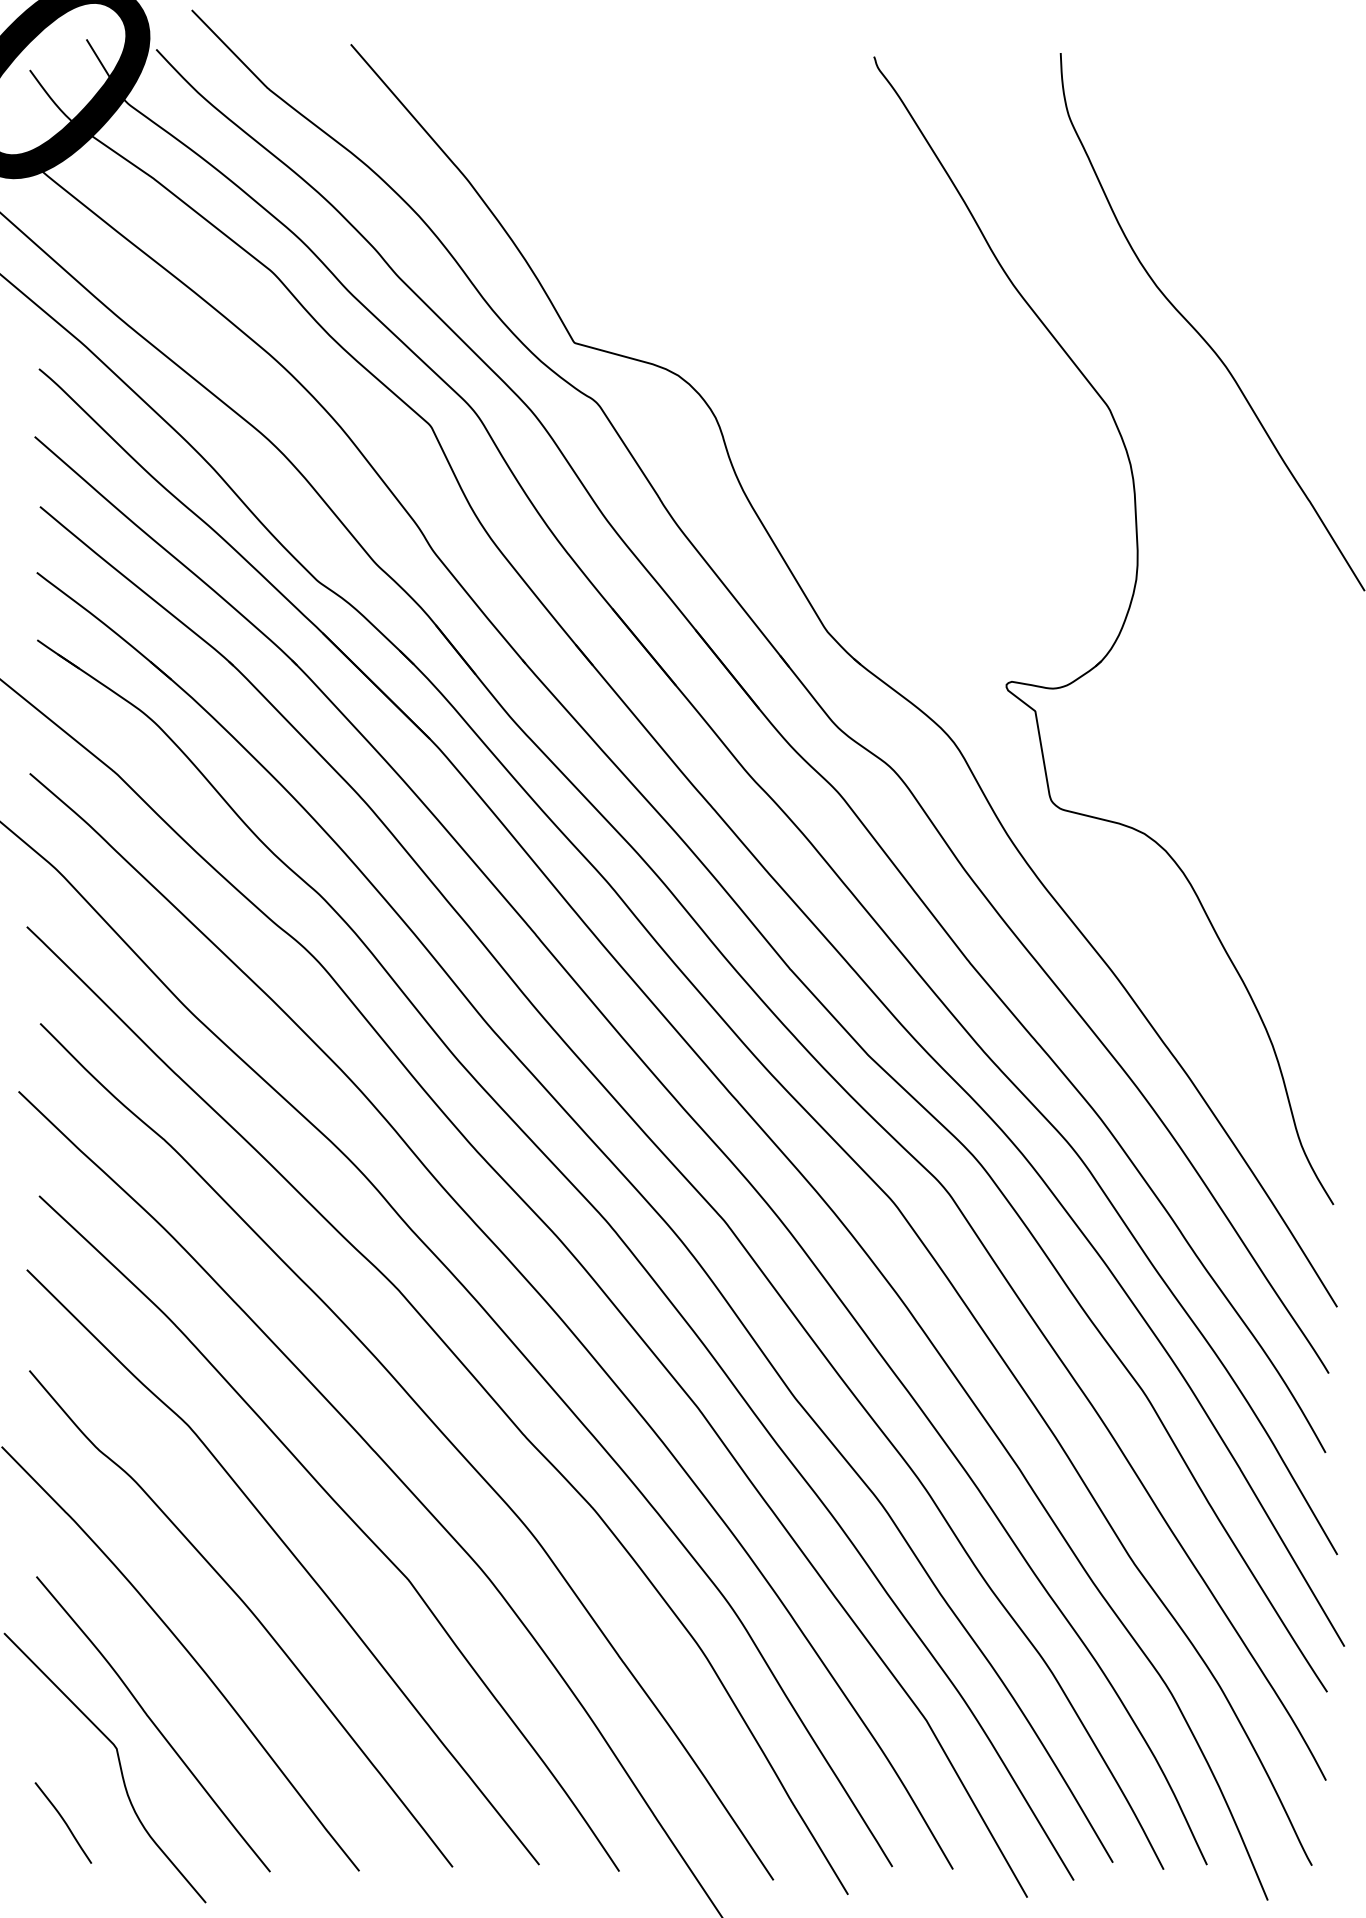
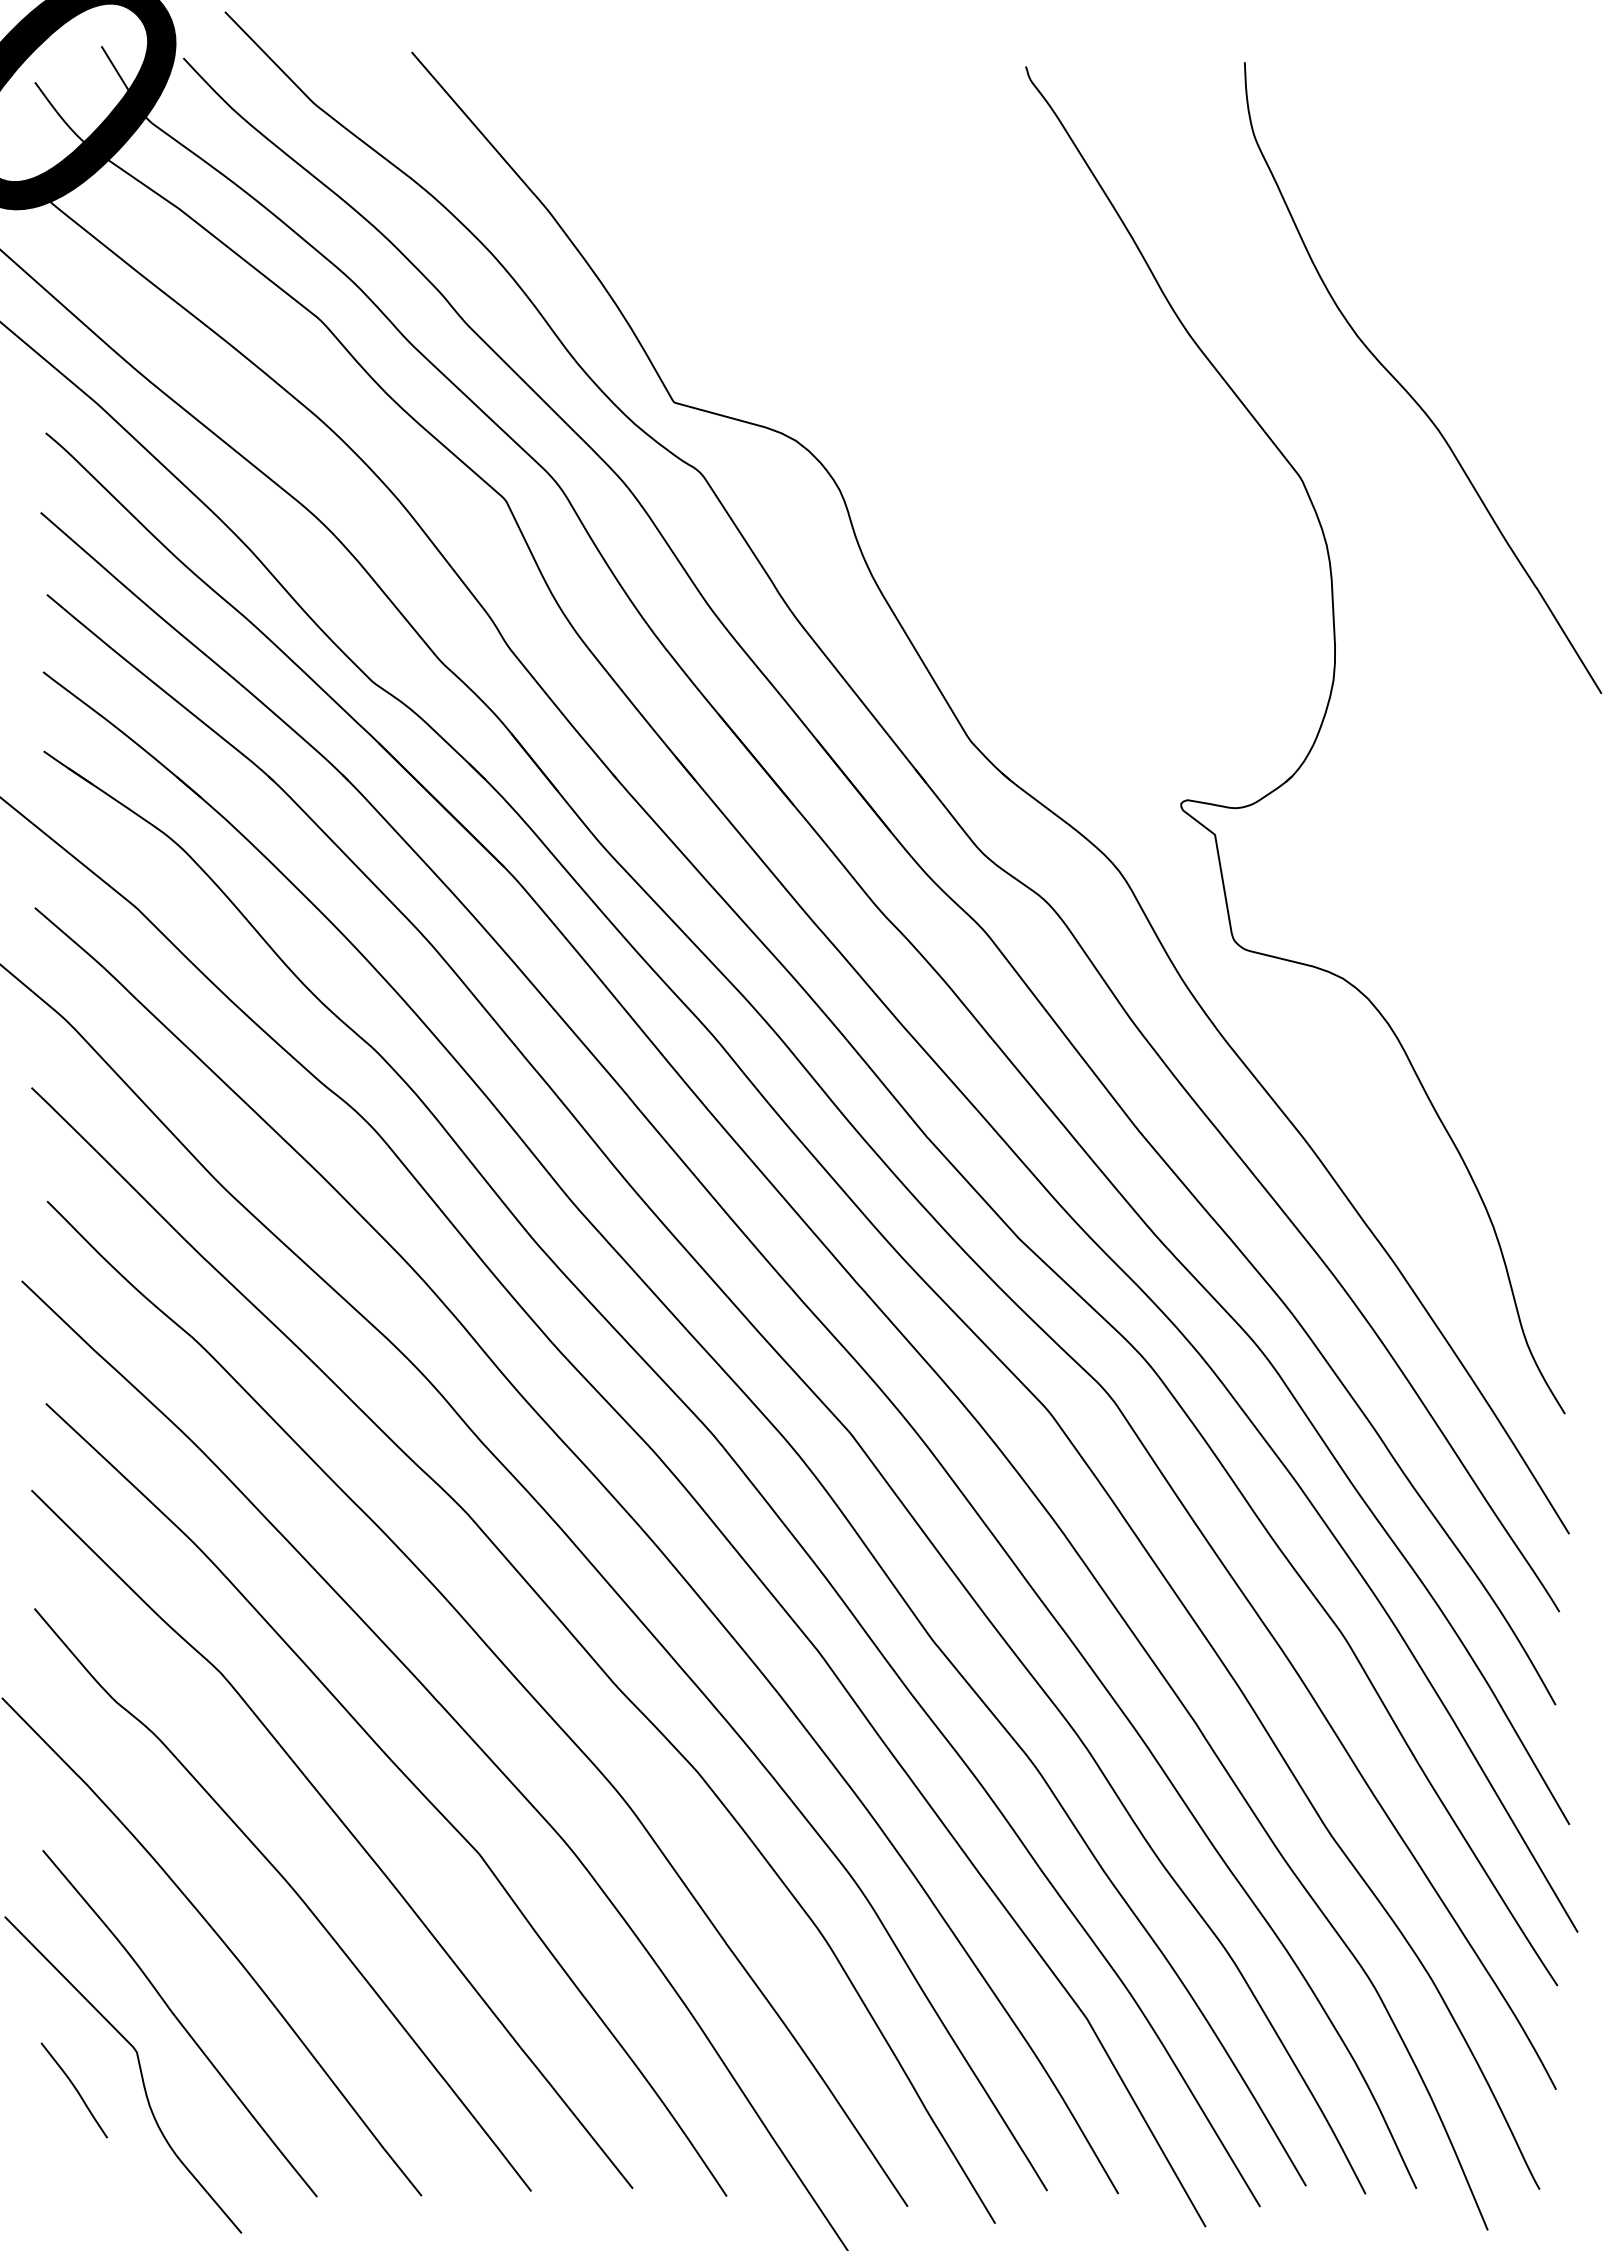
curve: (64, 1823) -> (75, 2090), moved

